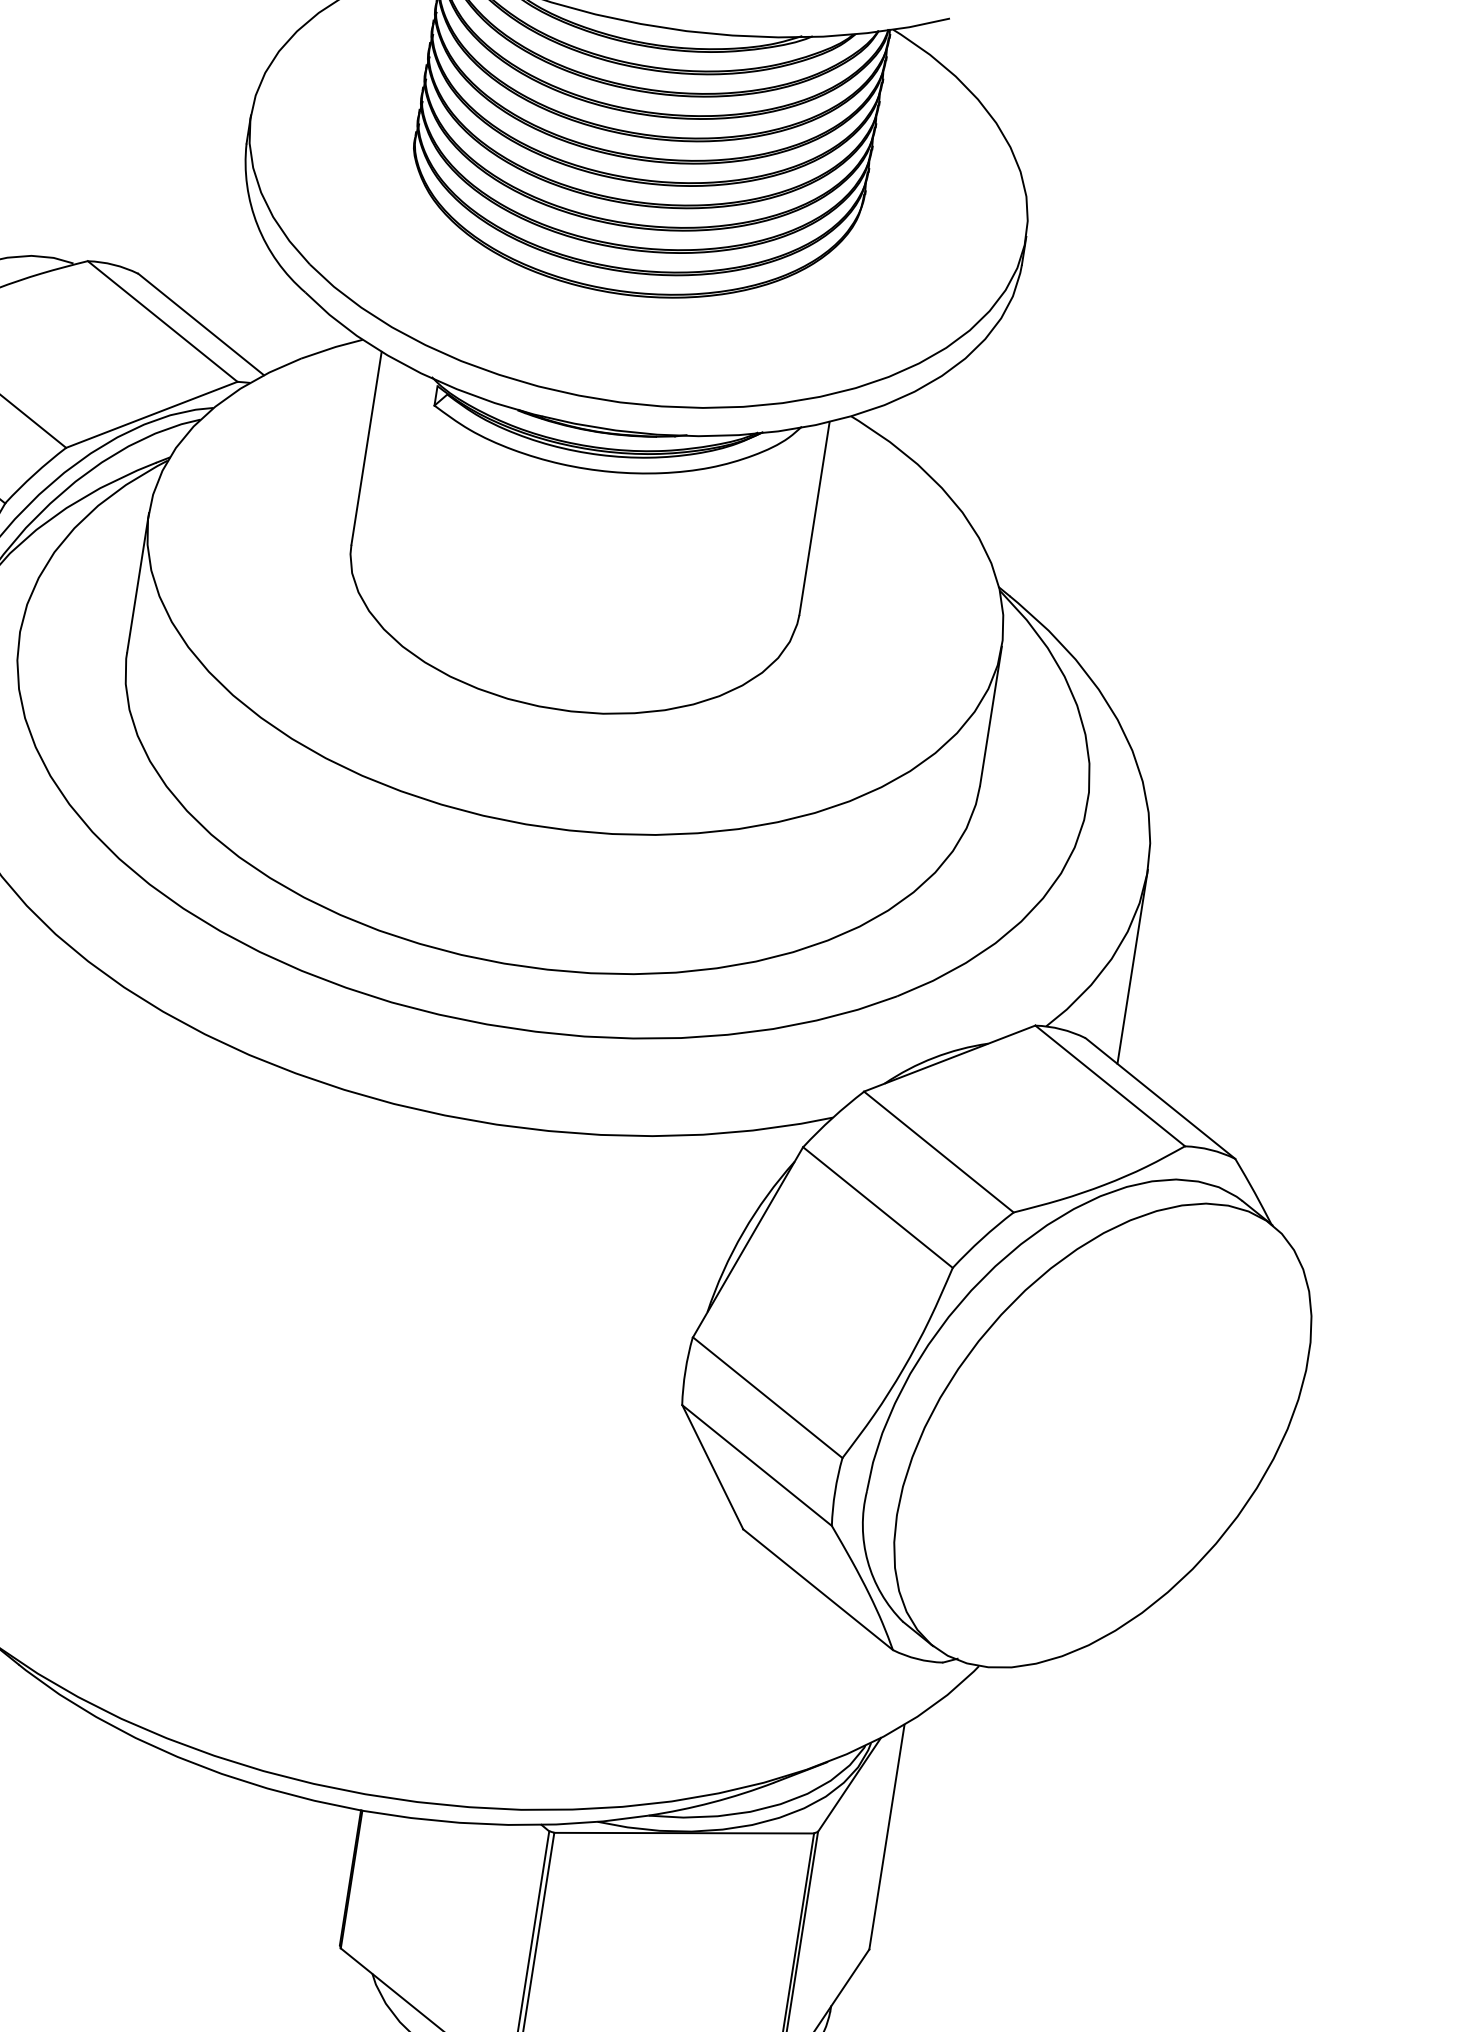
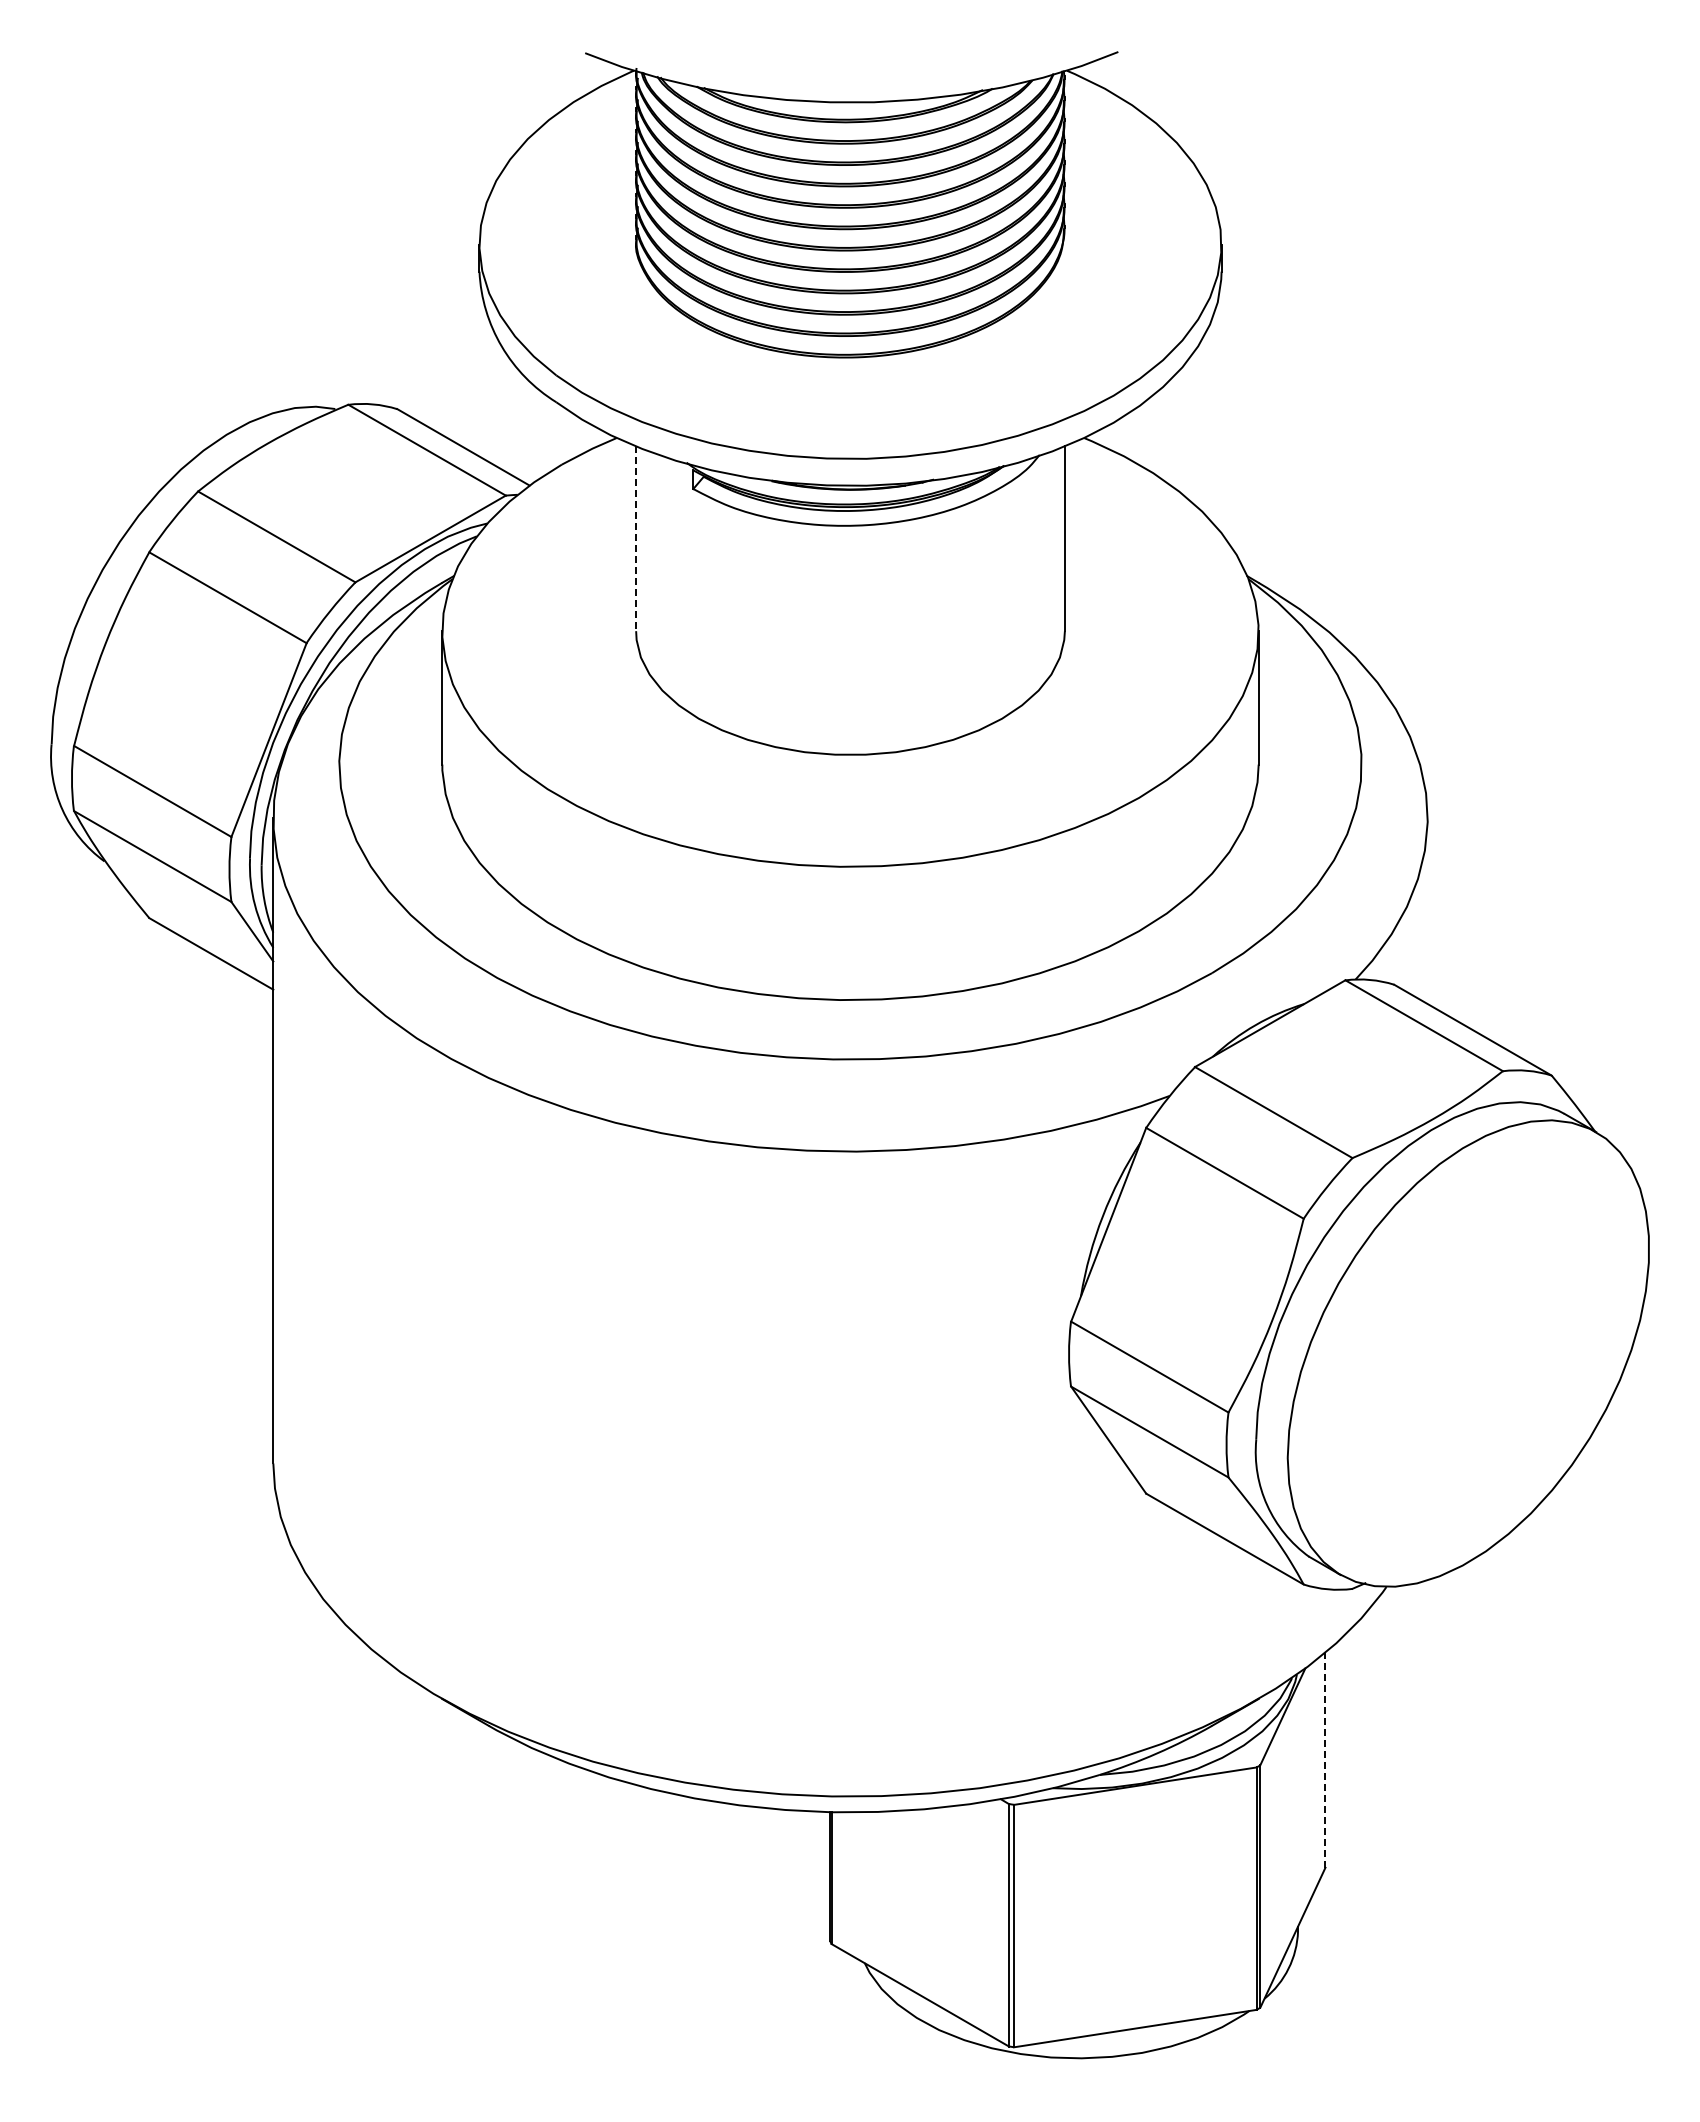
line: (366, 449) -> (636, 539), solid -> dashed
line: (1132, 966) -> (1427, 910), removed
line: (887, 1836) -> (1325, 1759), solid -> dashed

